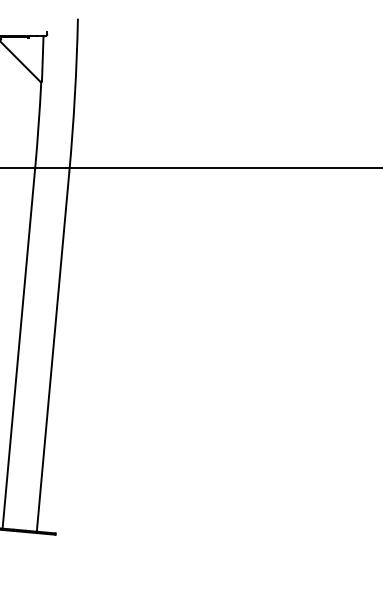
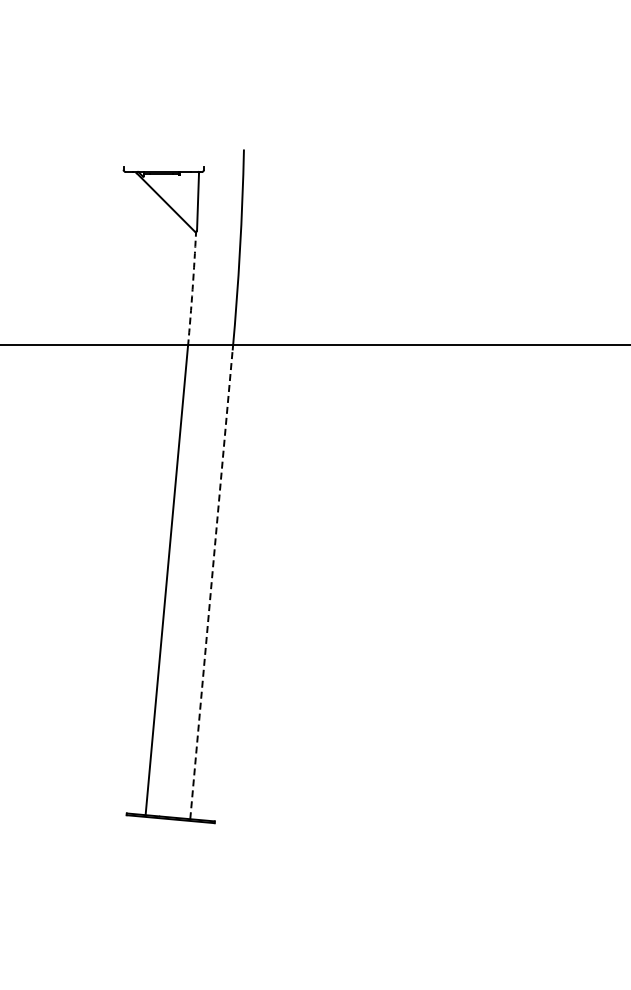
arc: (38, 126) -> (192, 289), solid -> dashed
line: (53, 351) -> (211, 584), solid -> dashed

